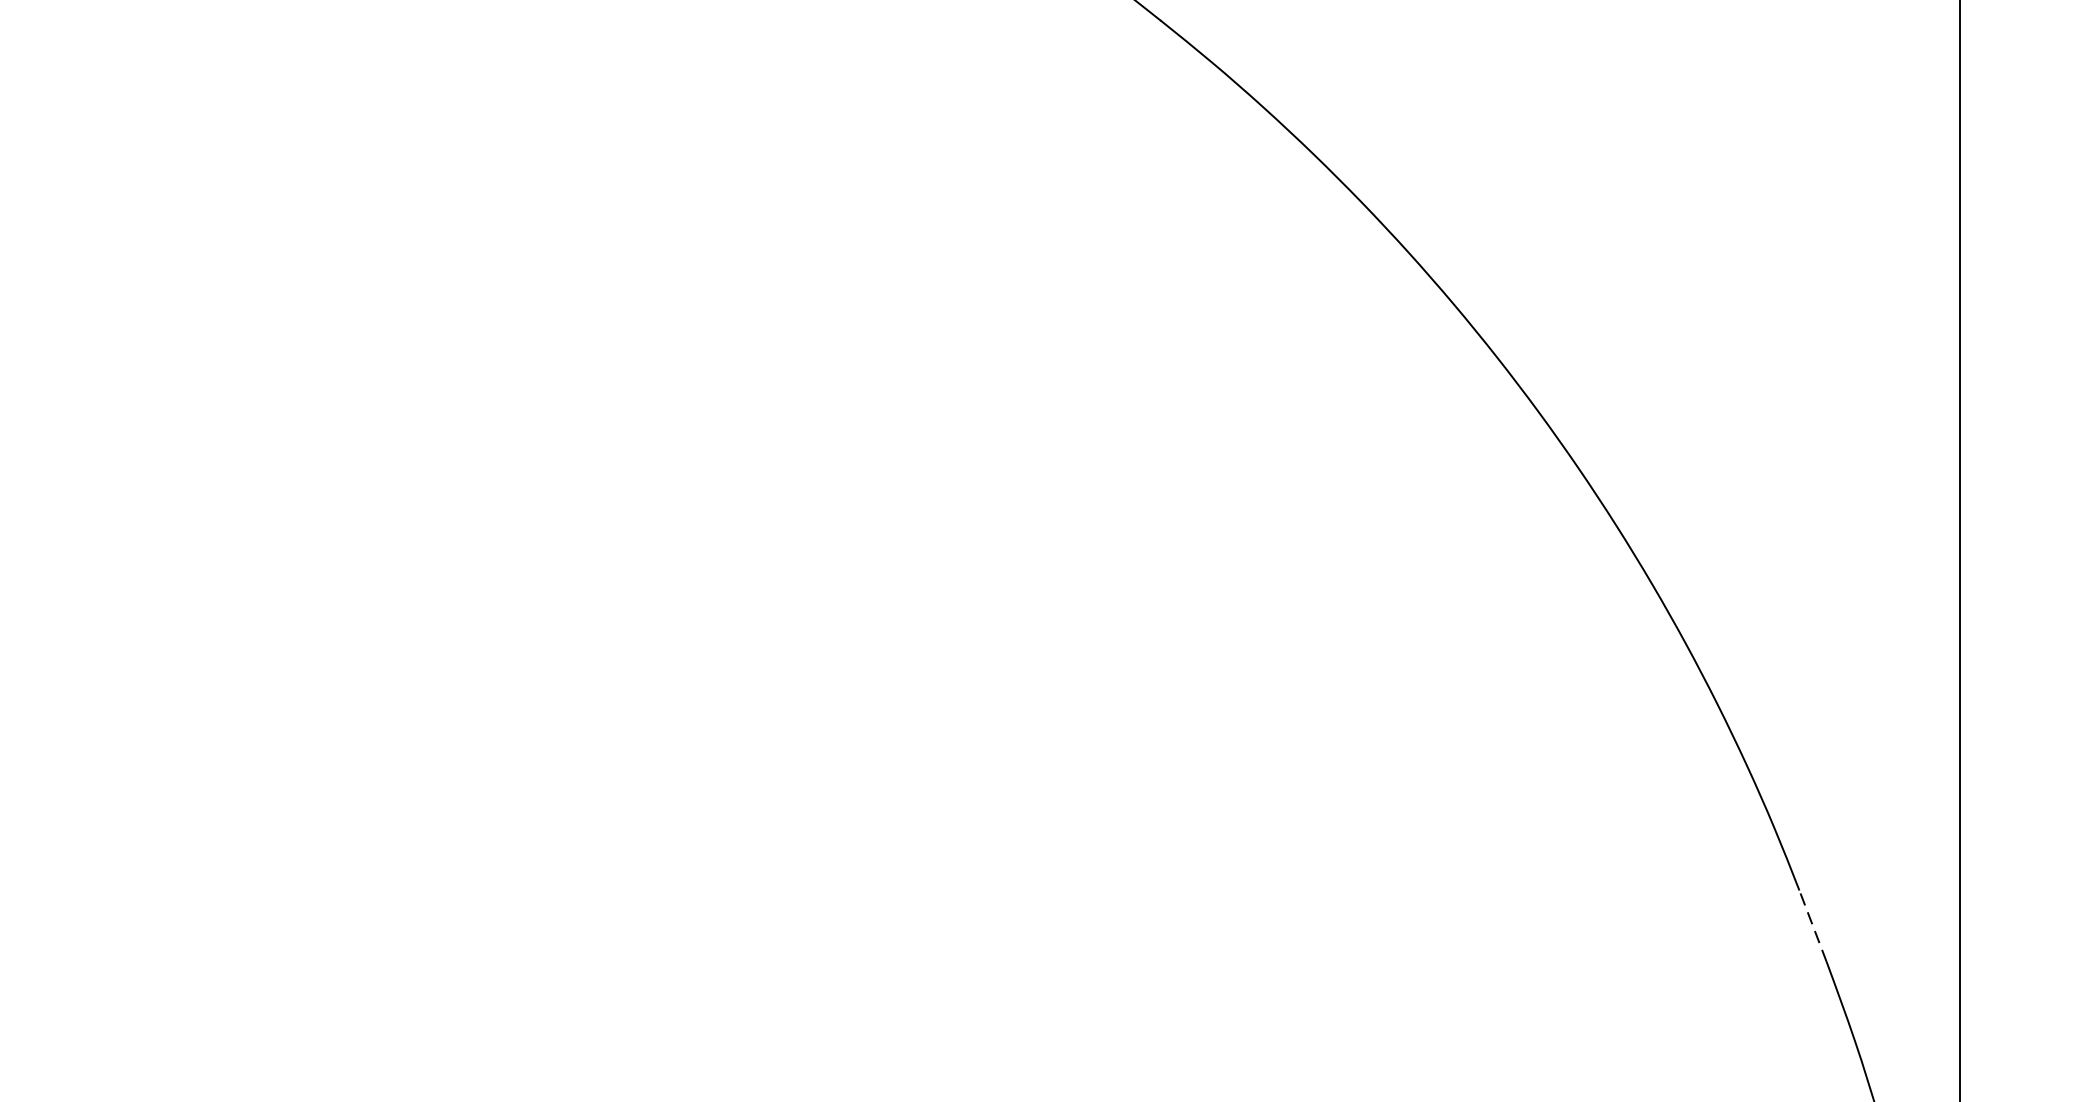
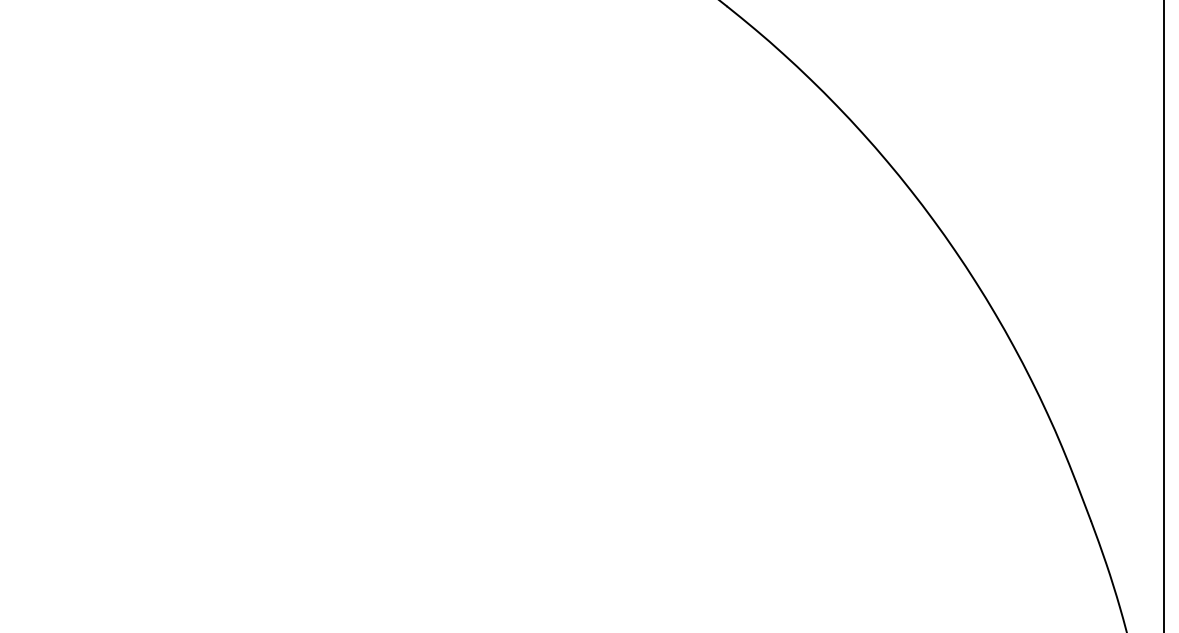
line: (1813, 926) -> (1083, 501), dashed -> solid

